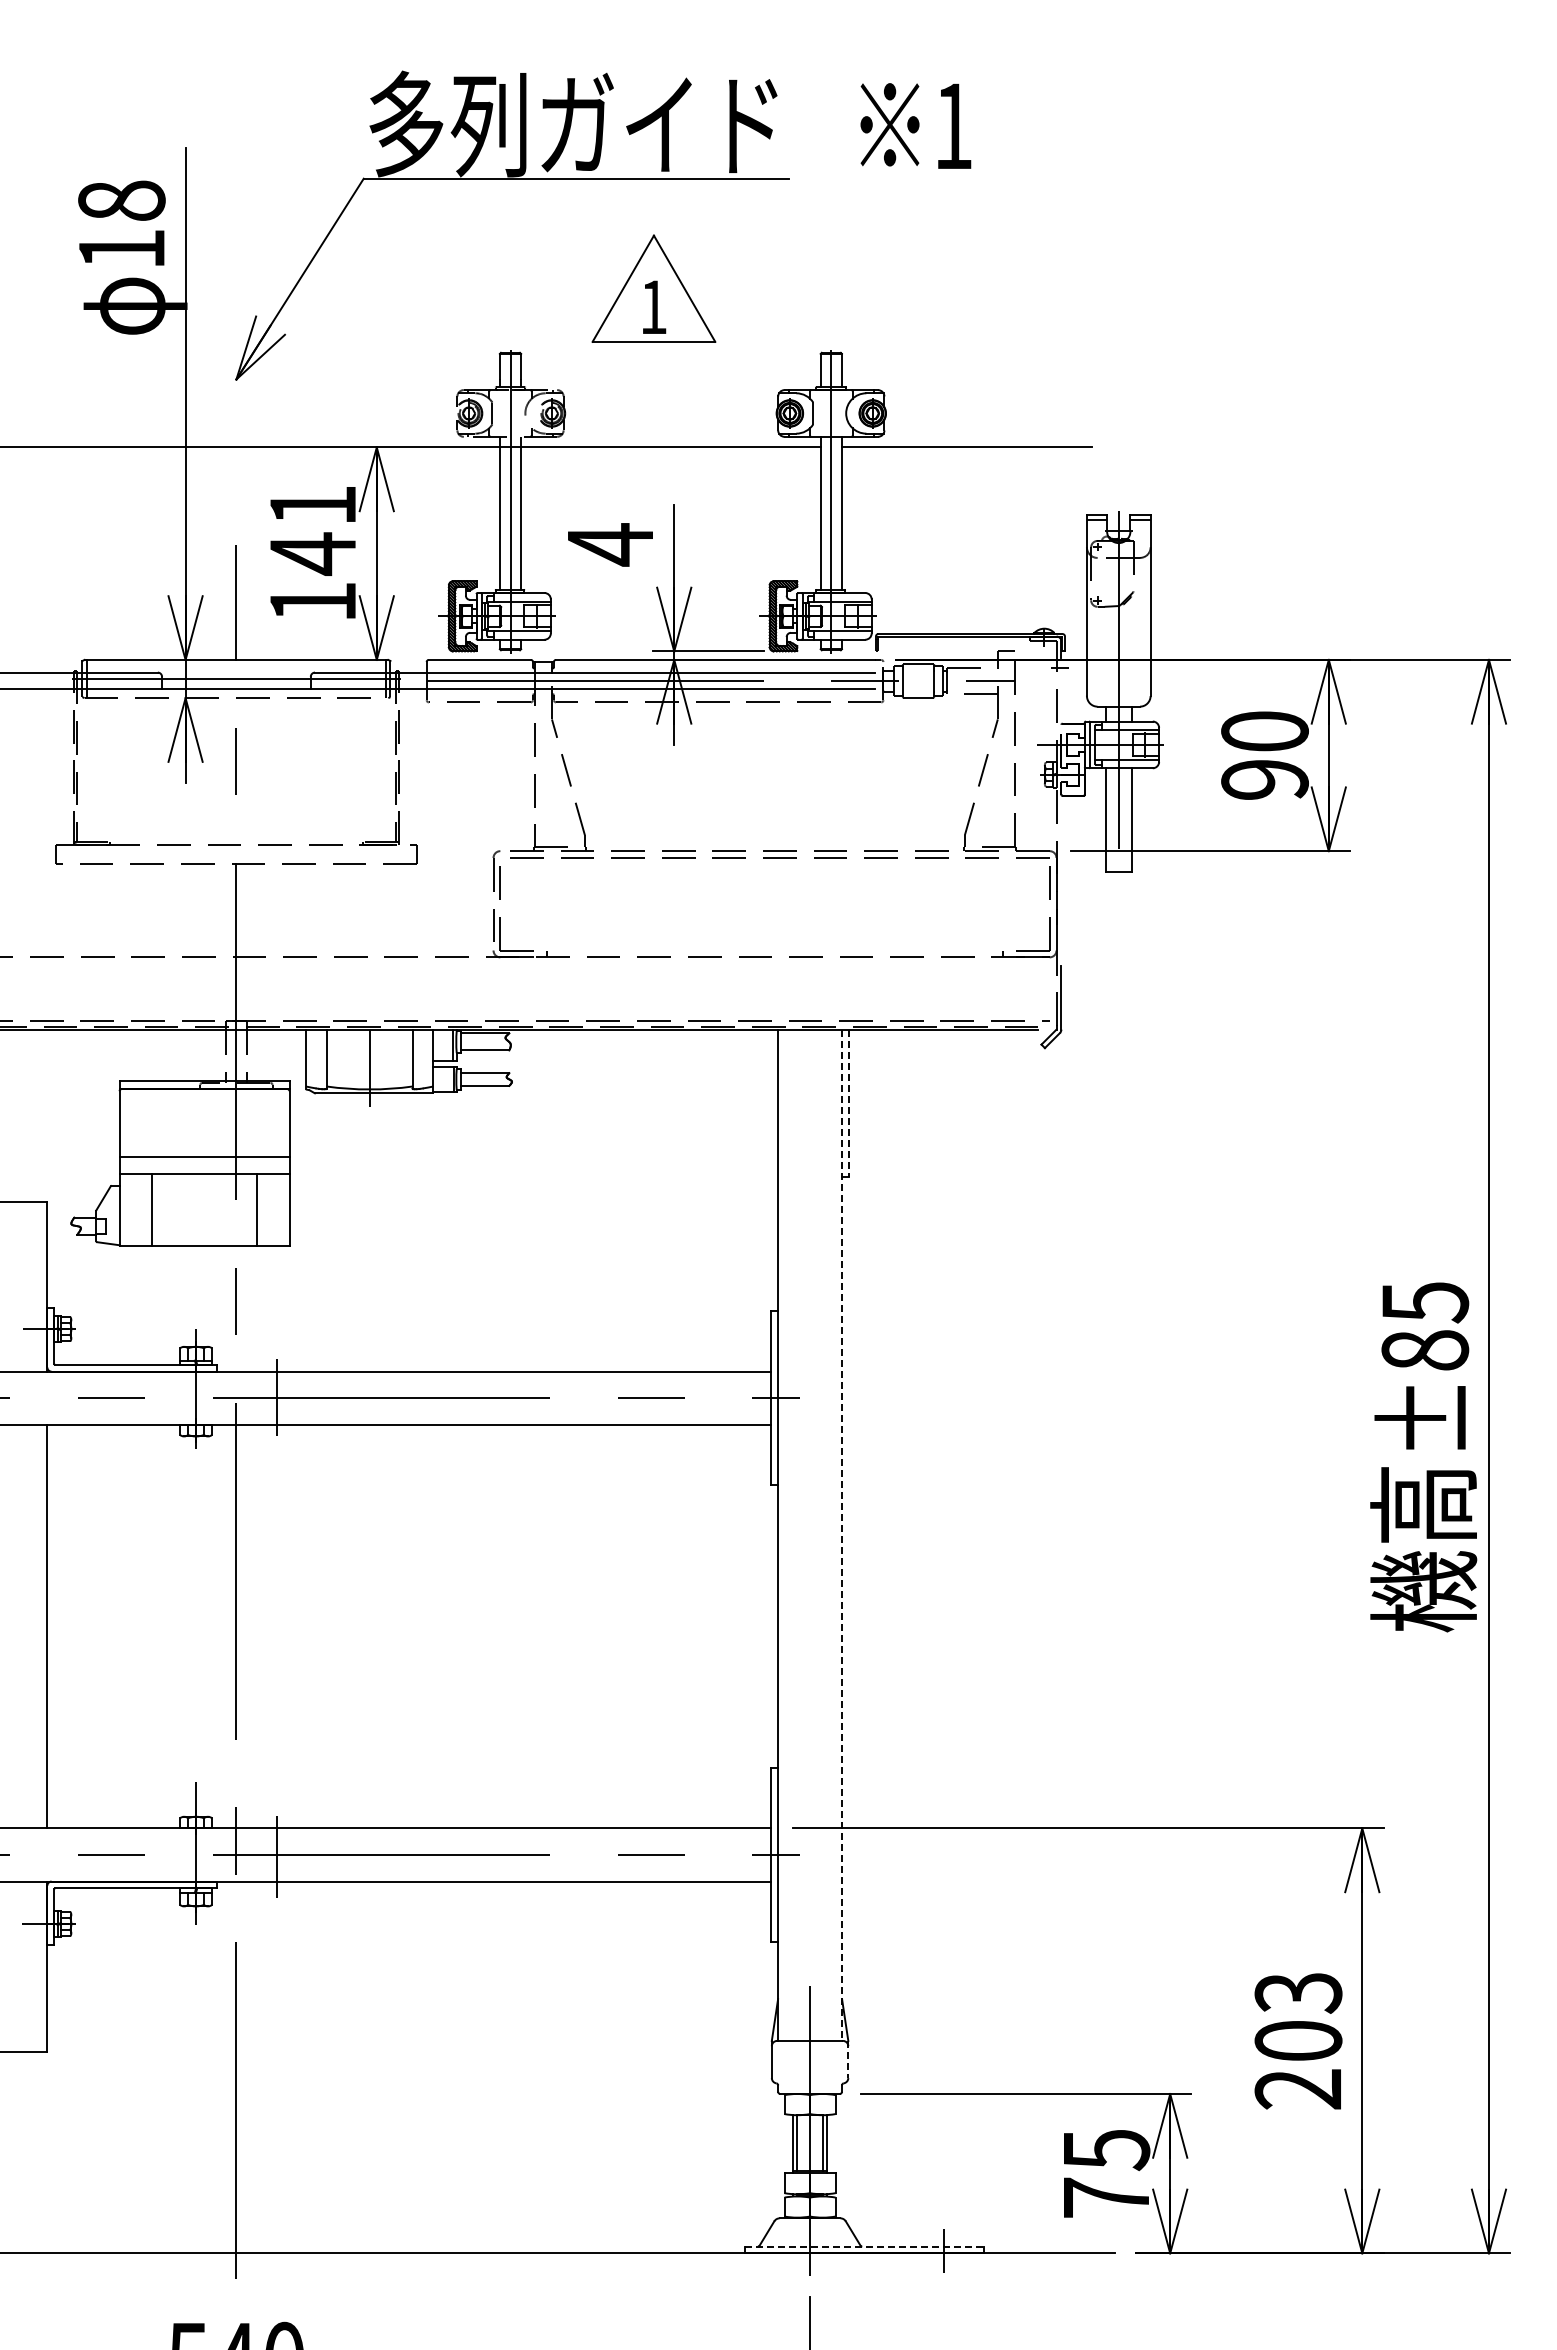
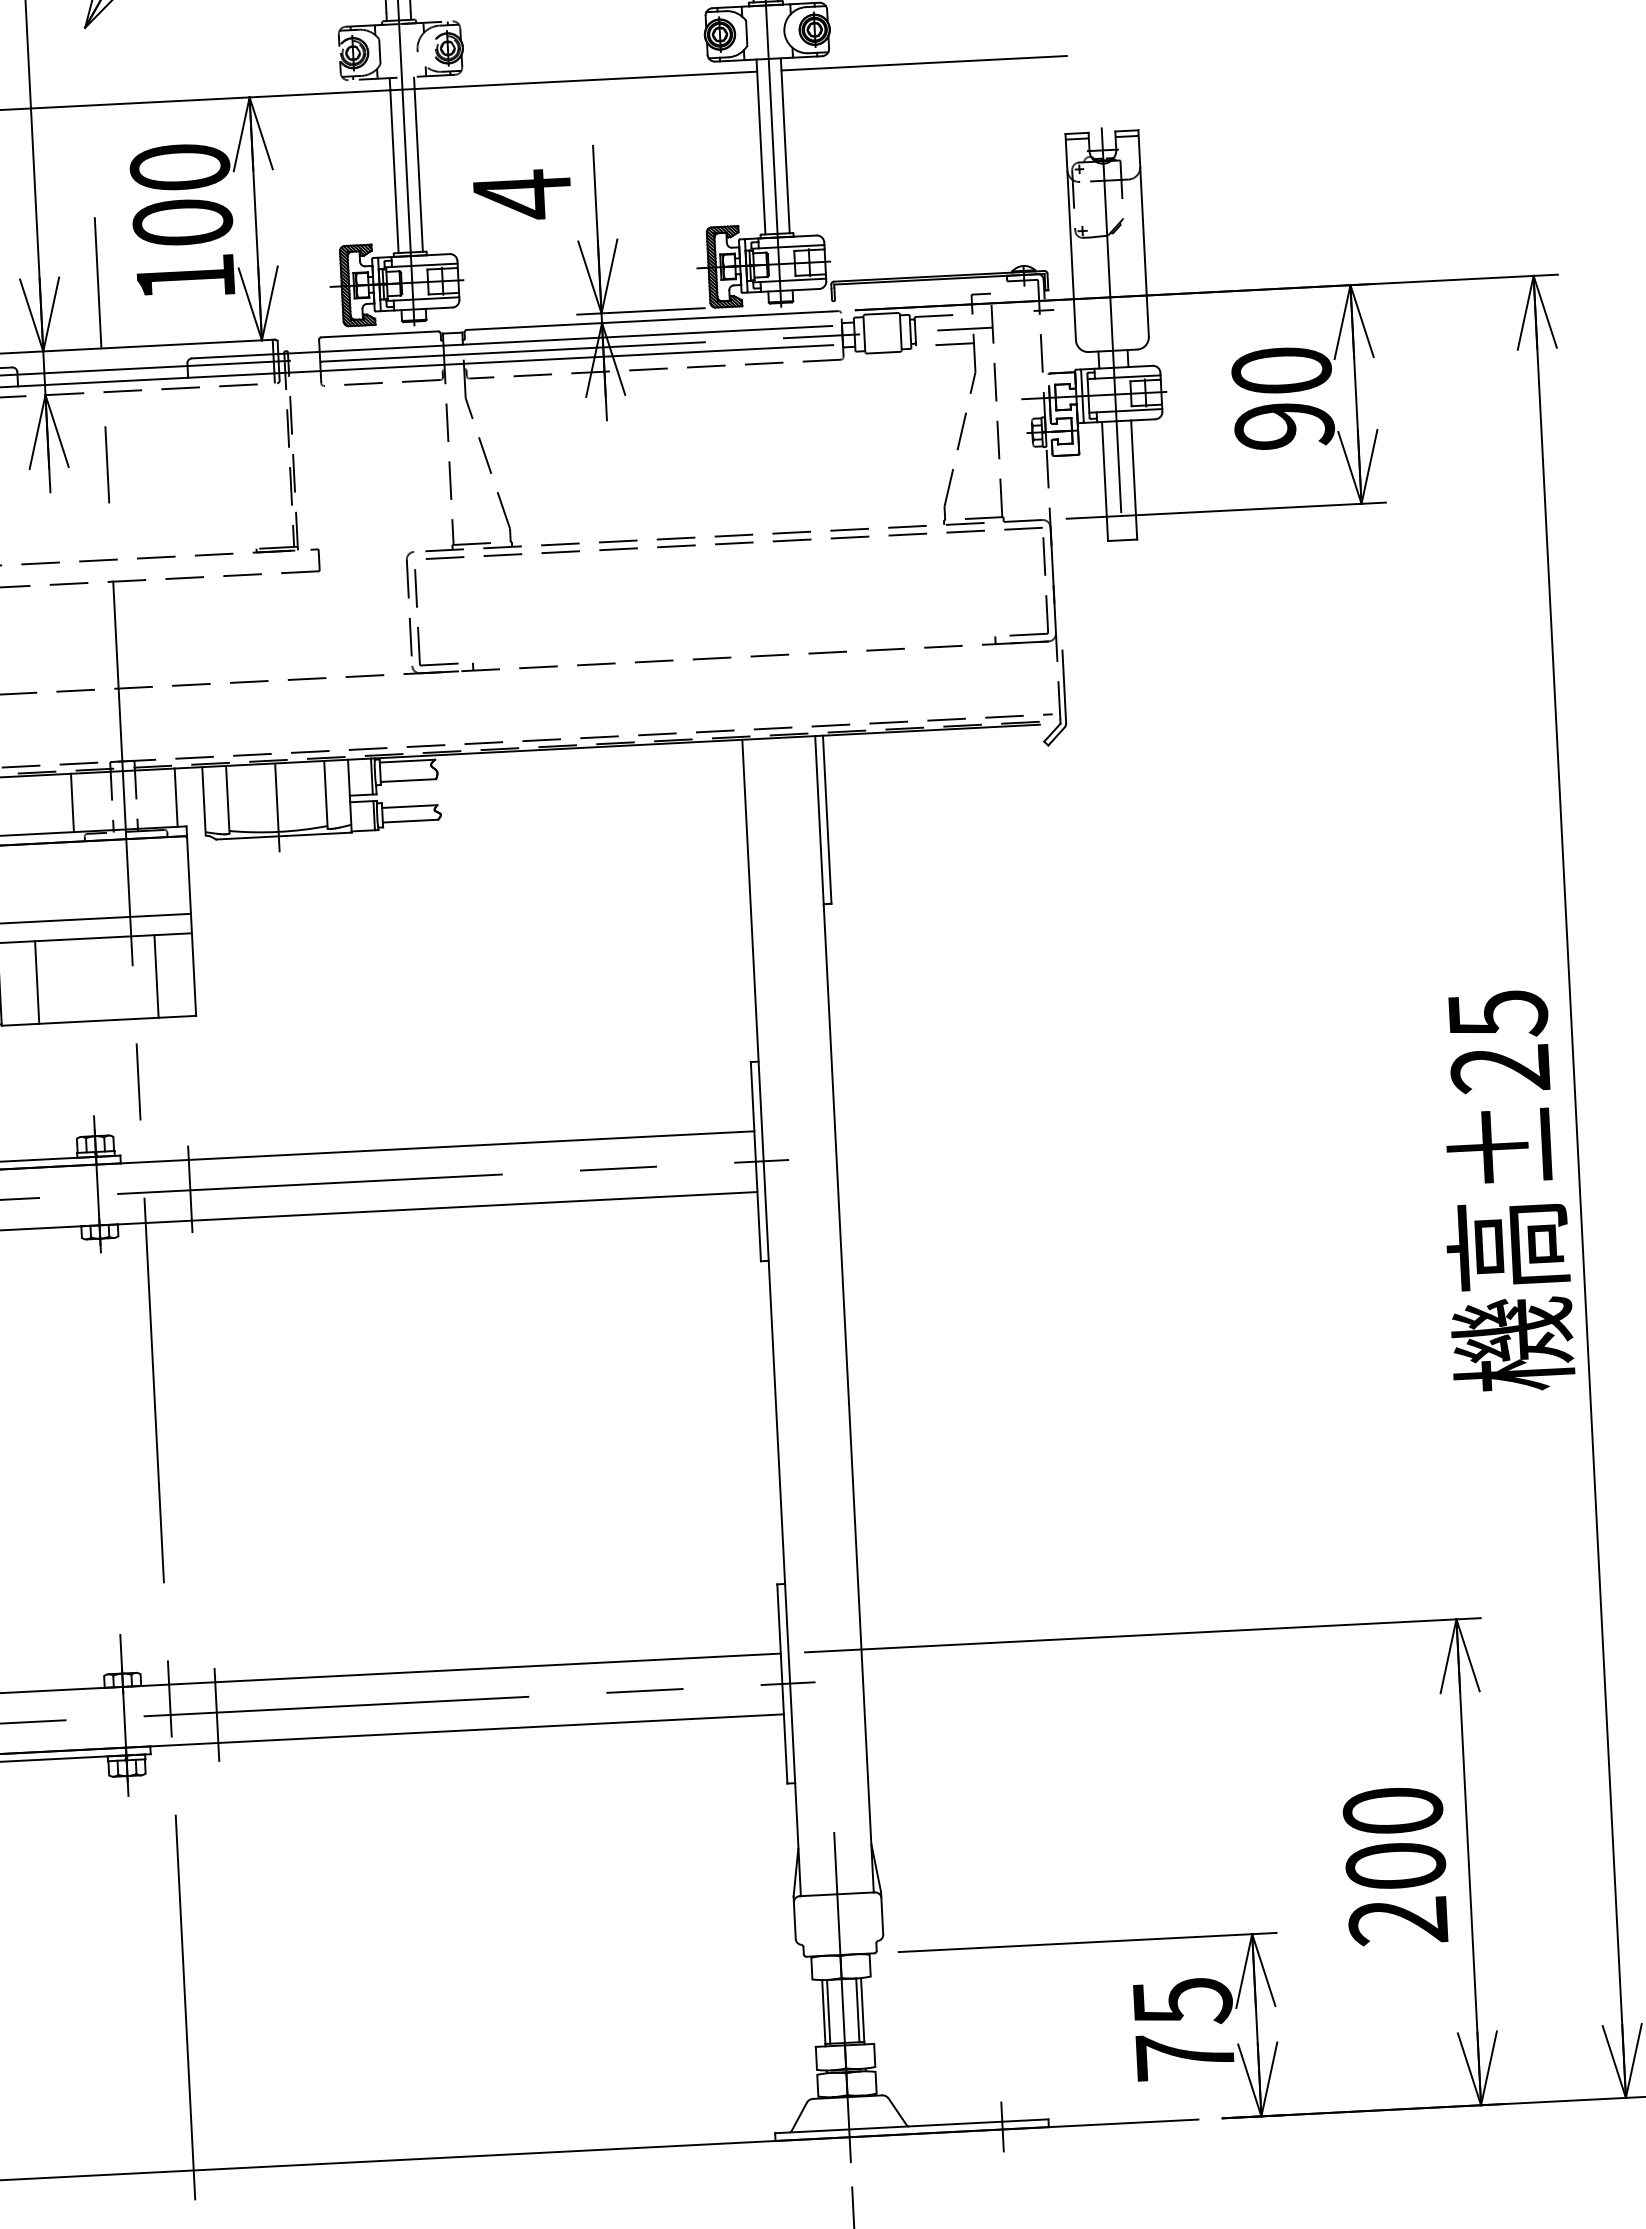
text: (312, 530) -> (180, 196), 141 -> 100
line: (191, 1054) -> (72, 802), added
line: (281, 1054) -> (175, 797), added
line: (848, 1103) -> (826, 820), dashed -> solid
text: (1425, 1350) -> (1501, 1069), ±85 -> ±25
line: (841, 1535) -> (843, 1314), dashed -> solid
text: (1298, 1992) -> (1393, 1810), 203 -> 200
line: (848, 2059) -> (882, 1913), dashed -> solid
line: (864, 2246) -> (911, 2126), dashed -> solid

